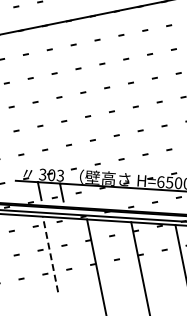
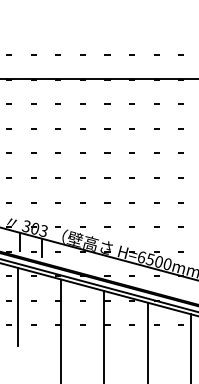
line: (50, 254) -> (18, 306), dashed -> solid

